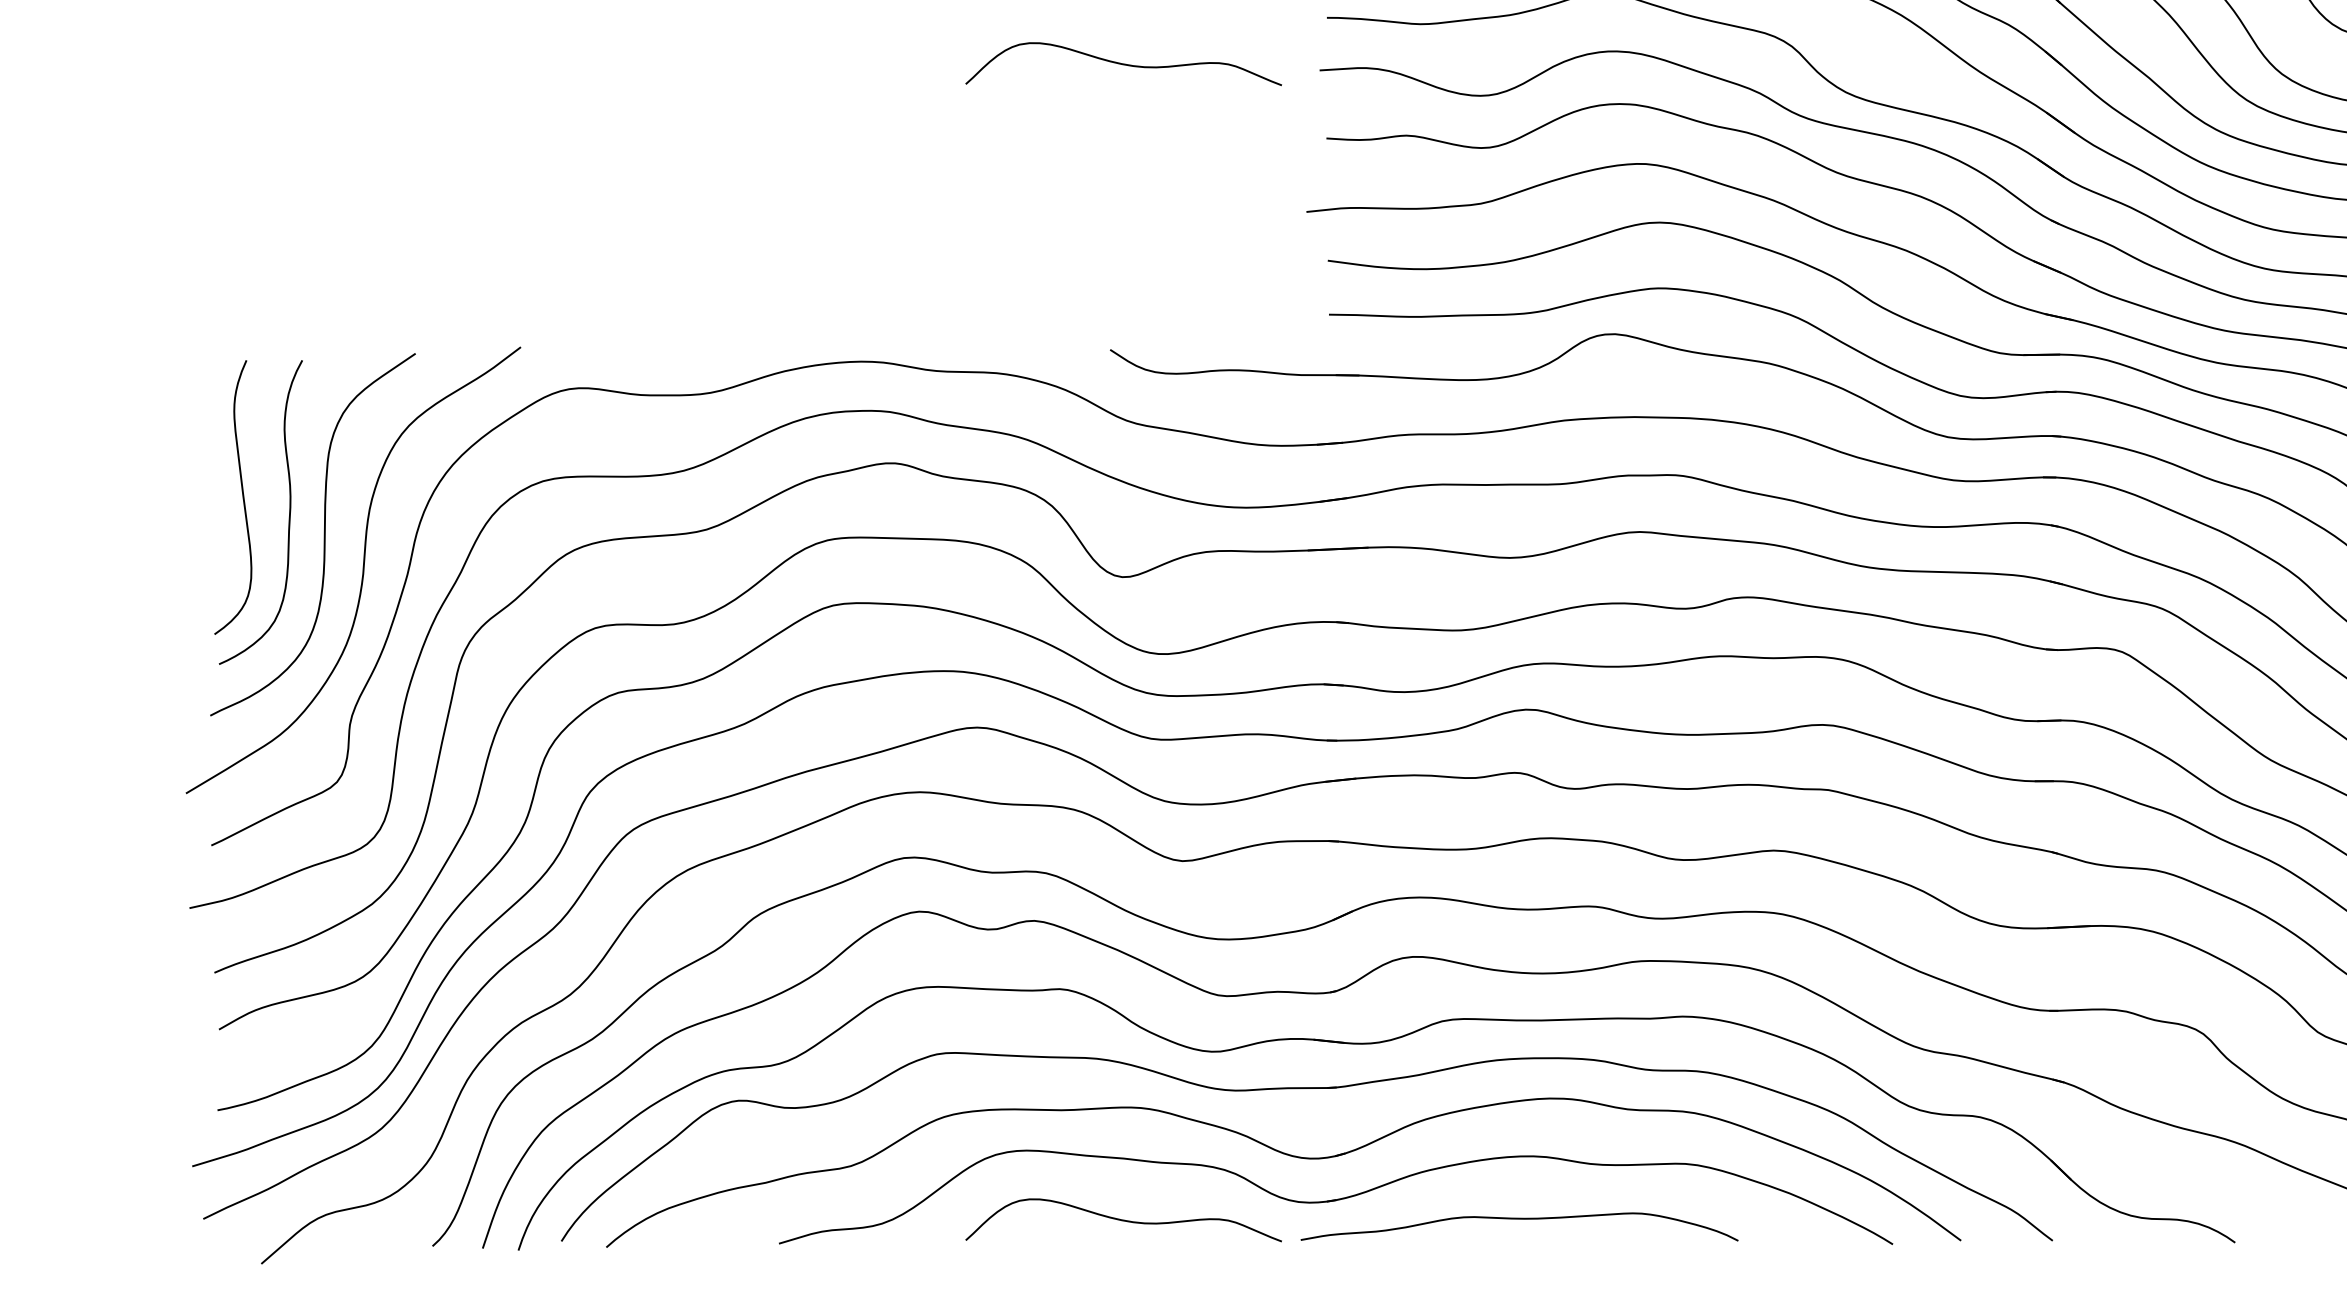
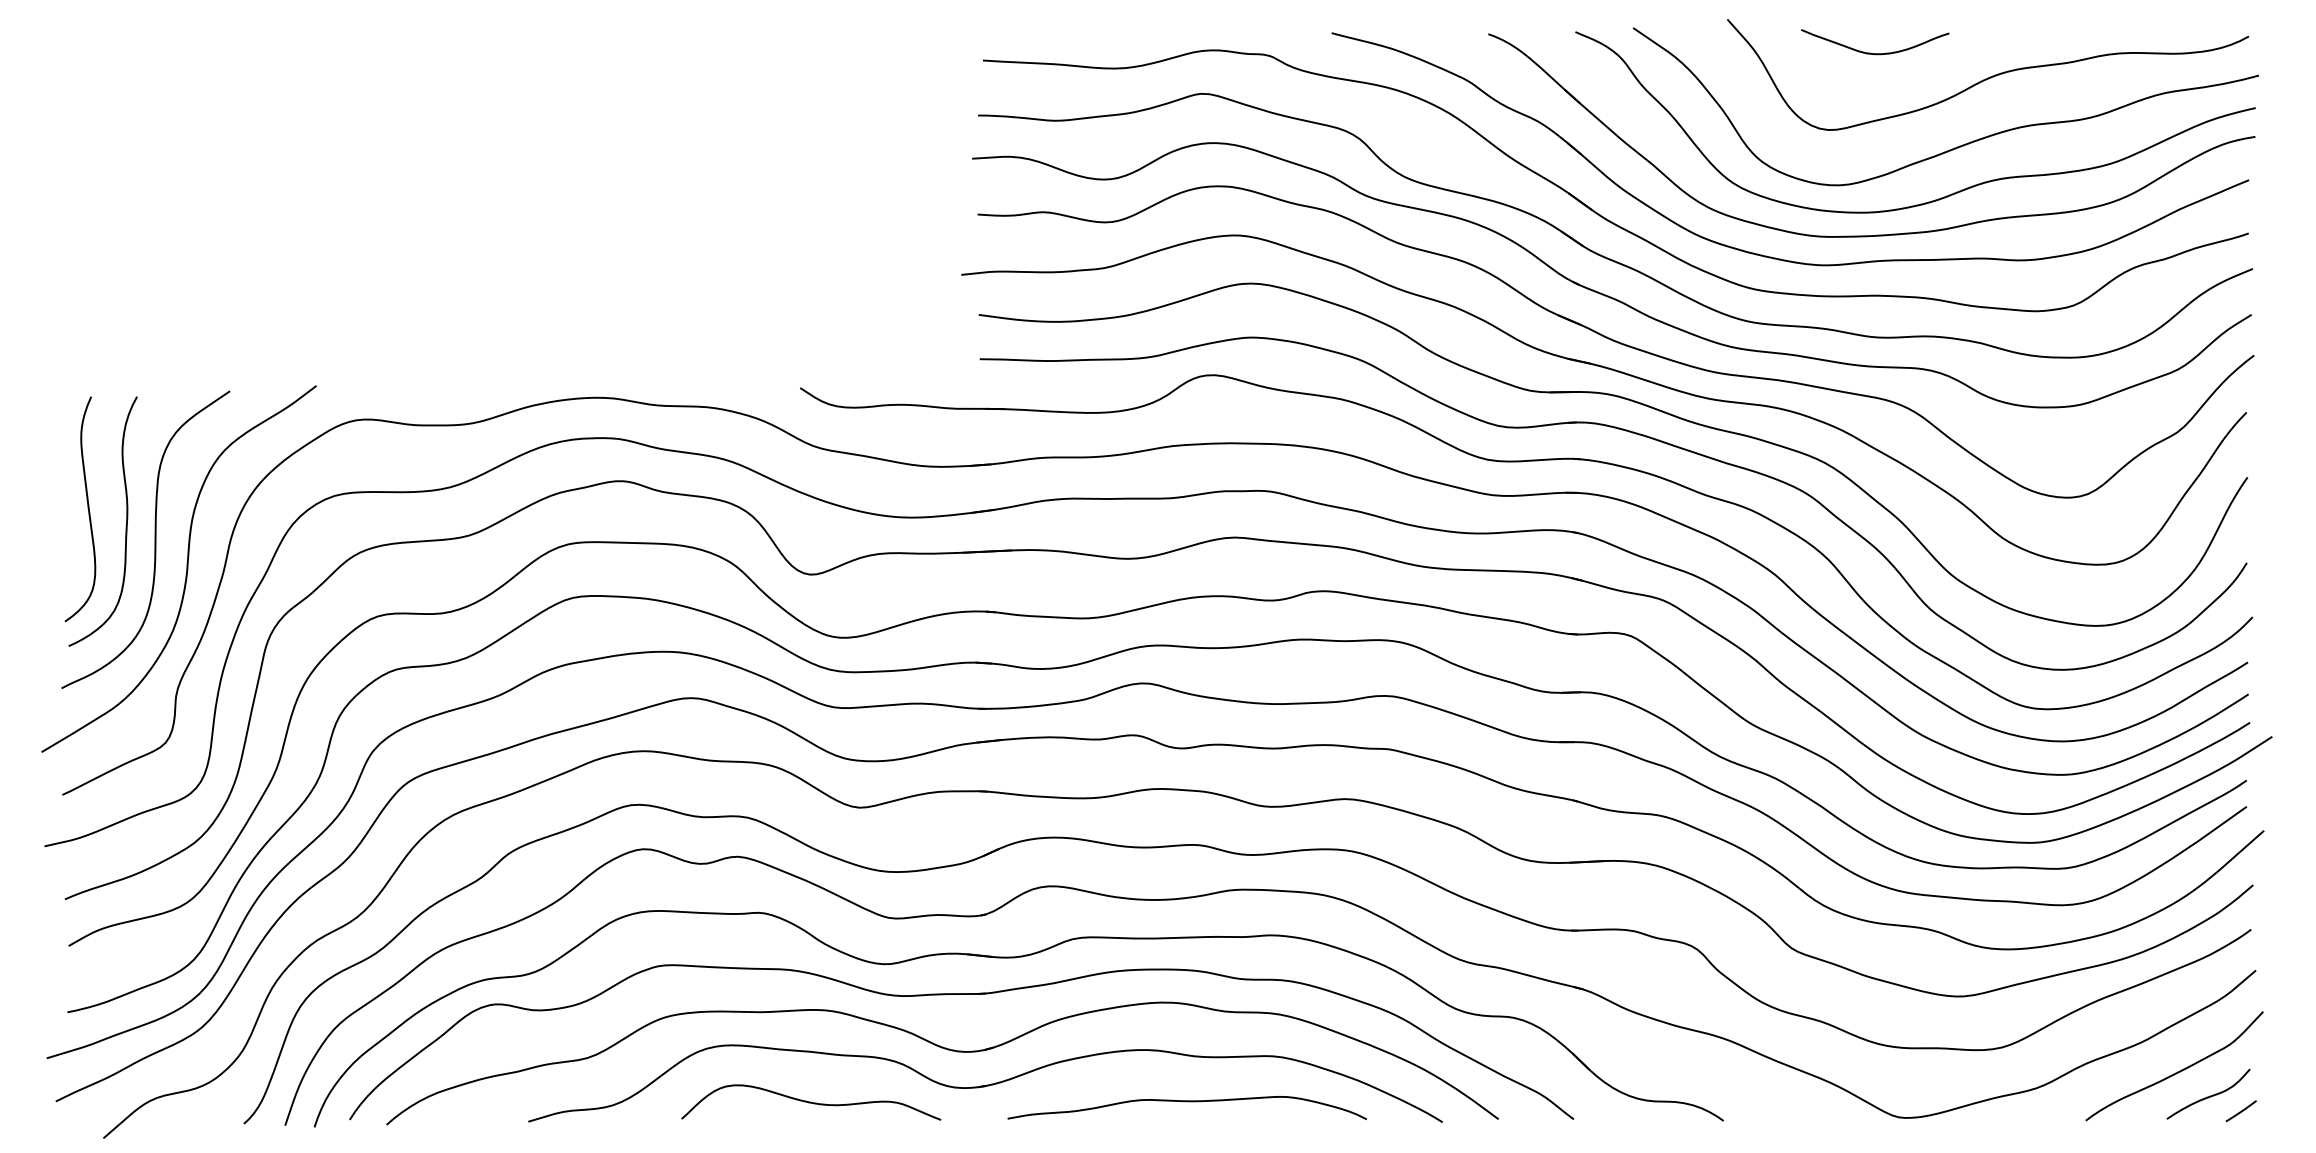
curve: (1123, 64) -> (811, 153), removed
curve: (1518, 1220) -> (1186, 1102), moved

